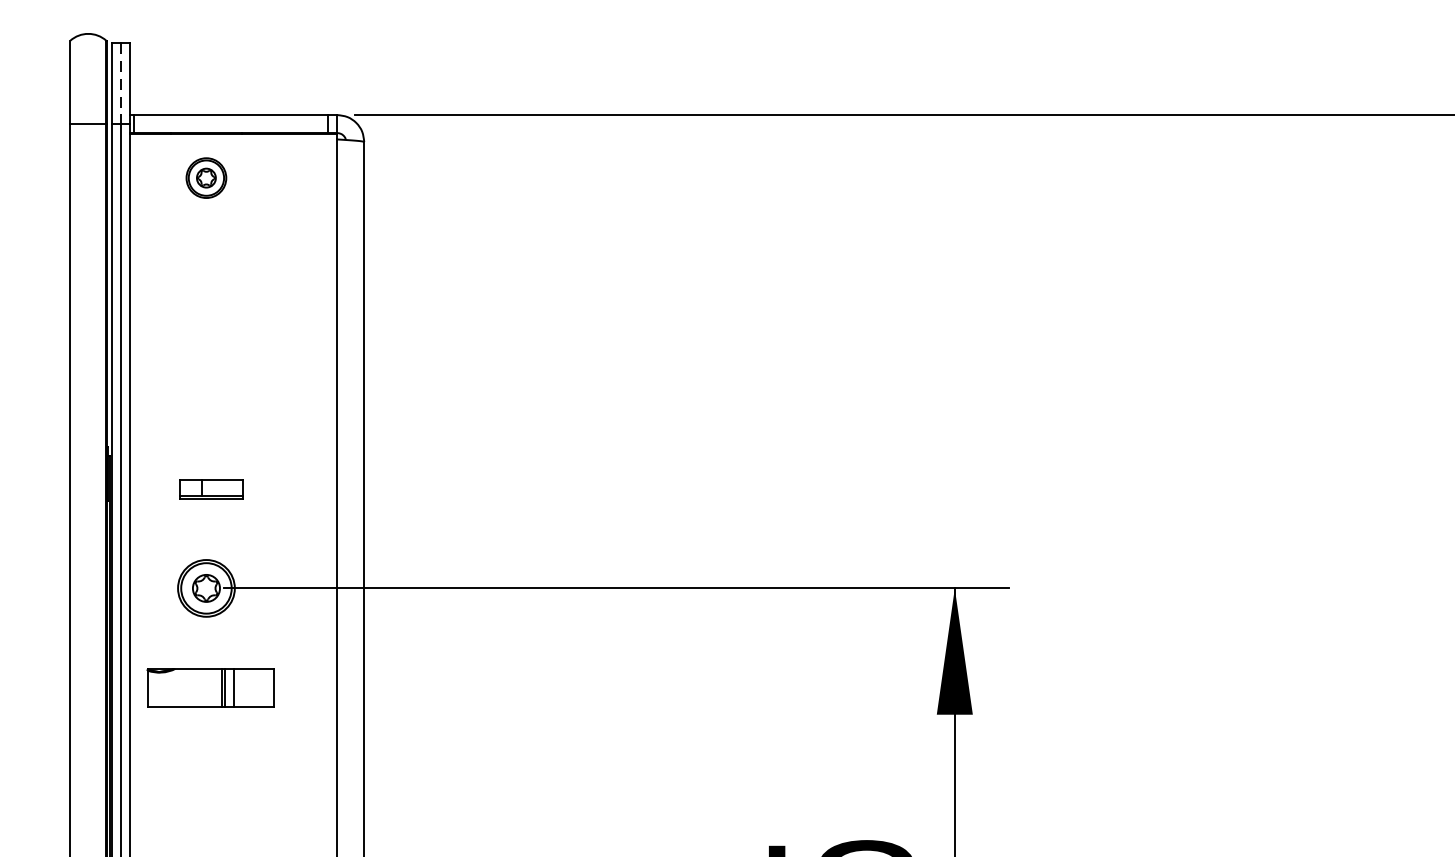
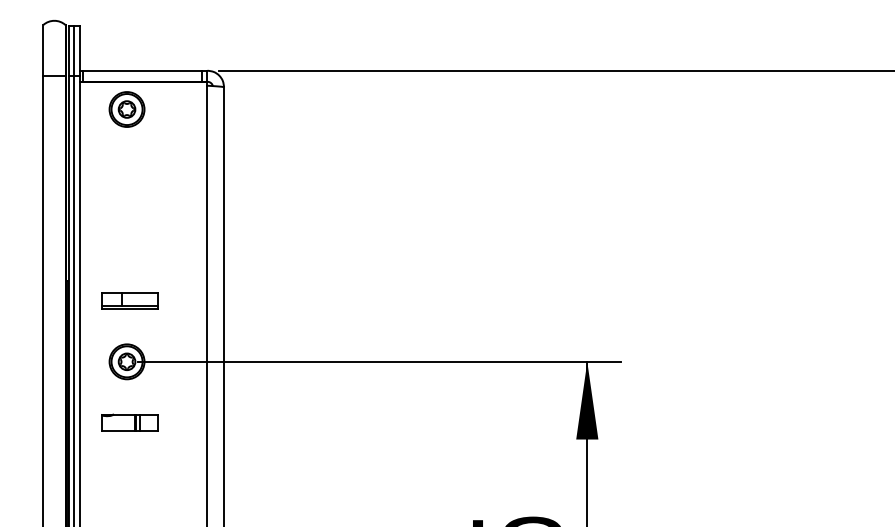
line: (121, 83) -> (74, 51), dashed -> solid
part: (205, 178) -> (126, 109), size x1.43
part: (210, 488) -> (129, 300), size x1.43
part: (210, 687) -> (129, 422), size x0.71

